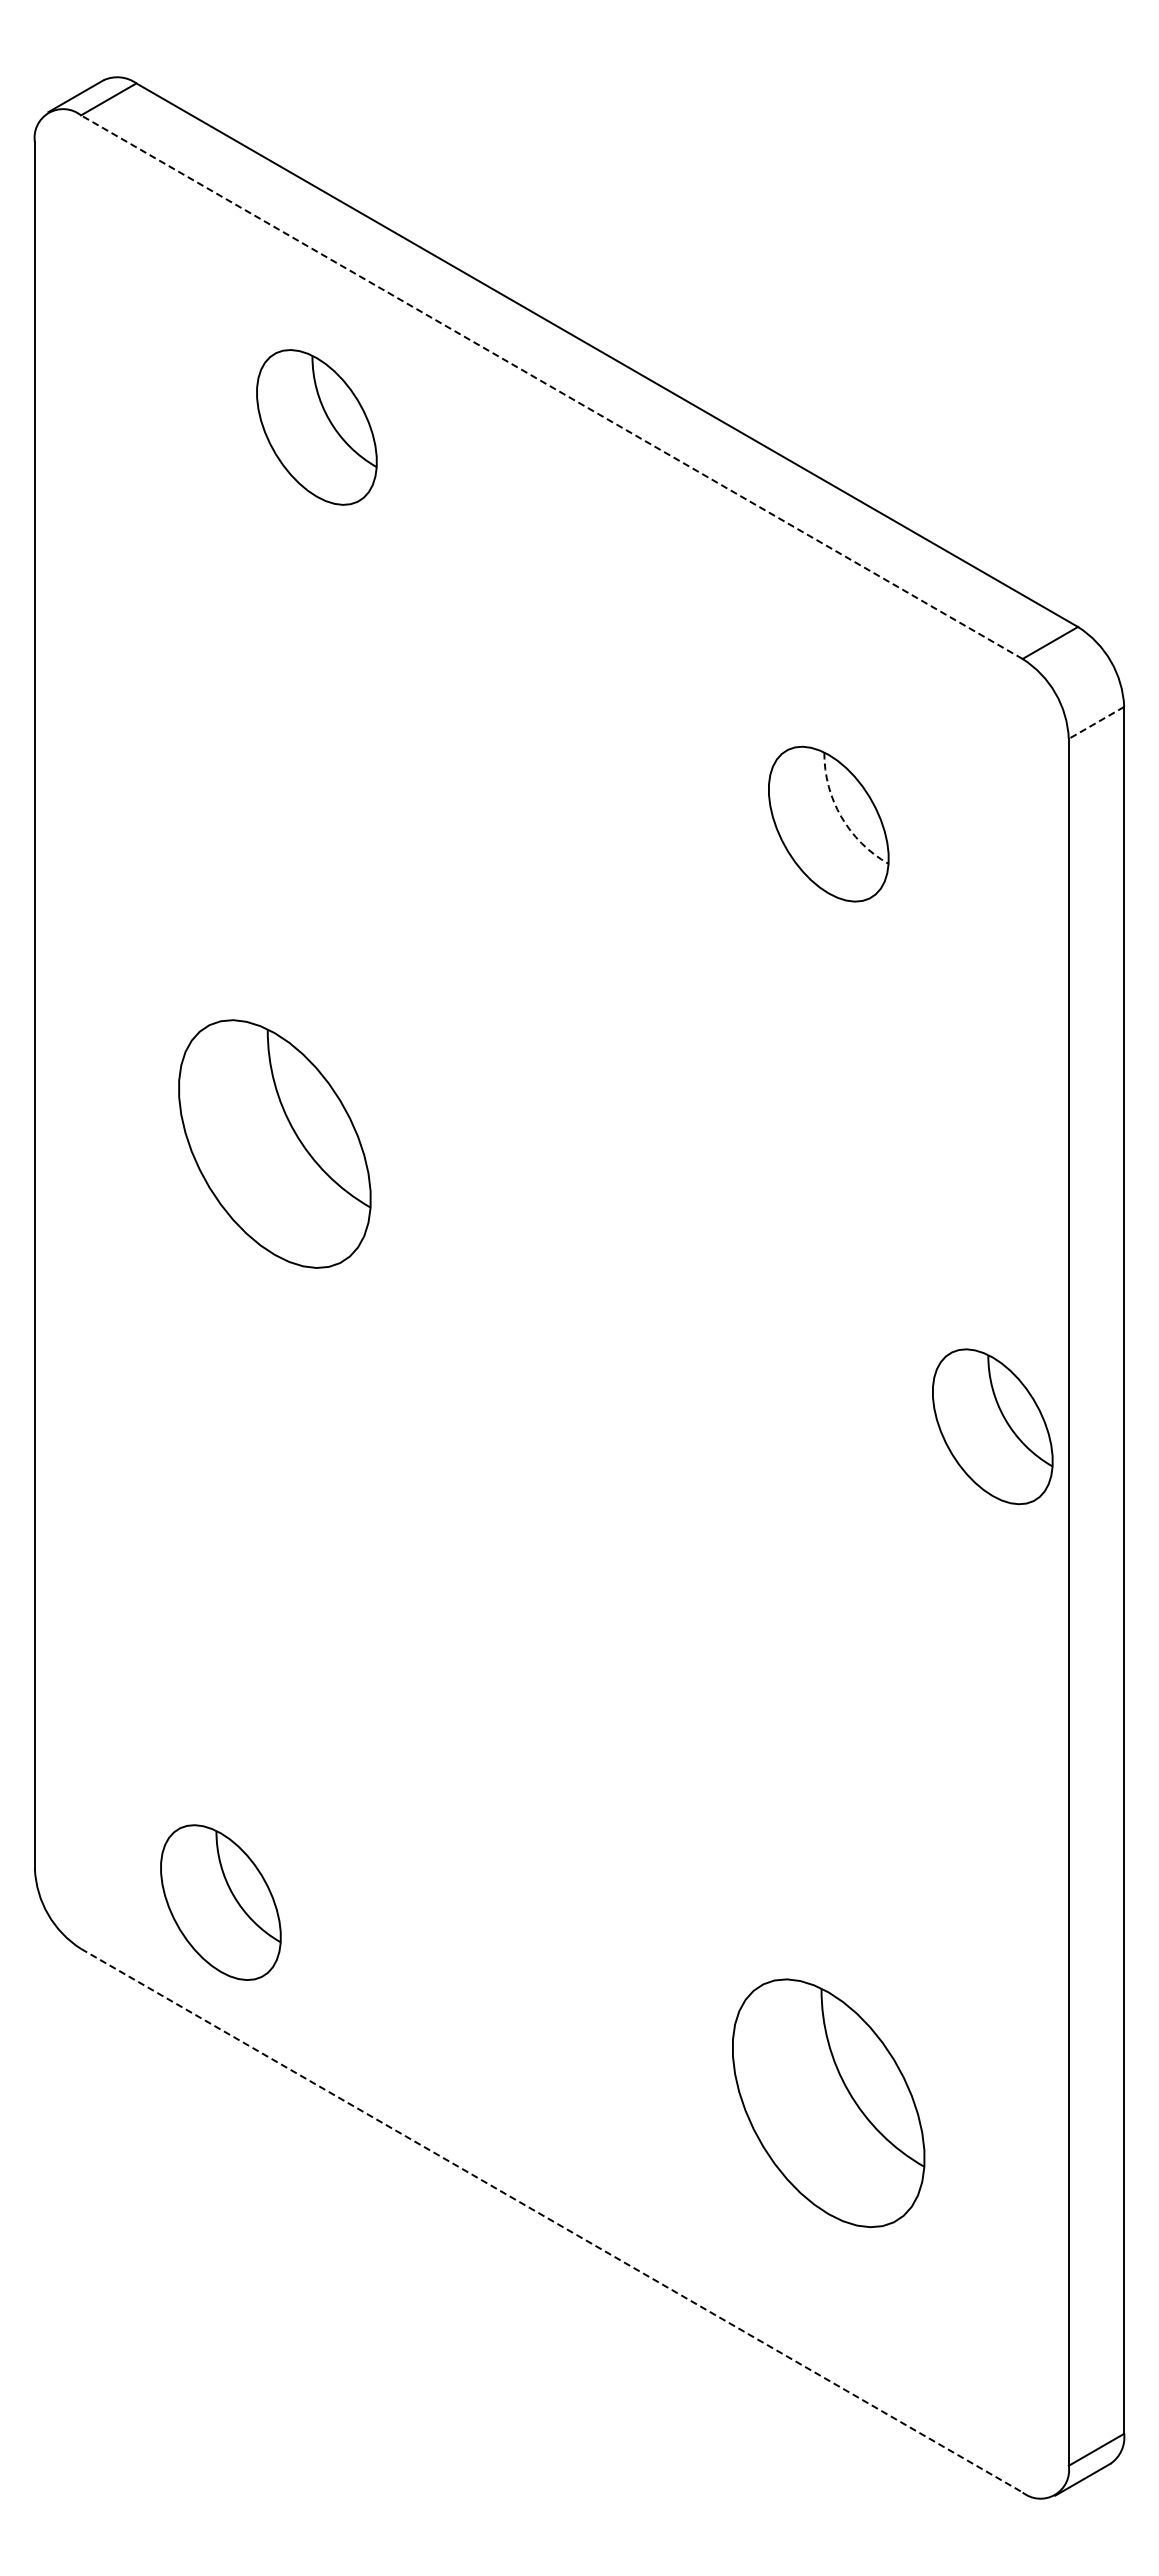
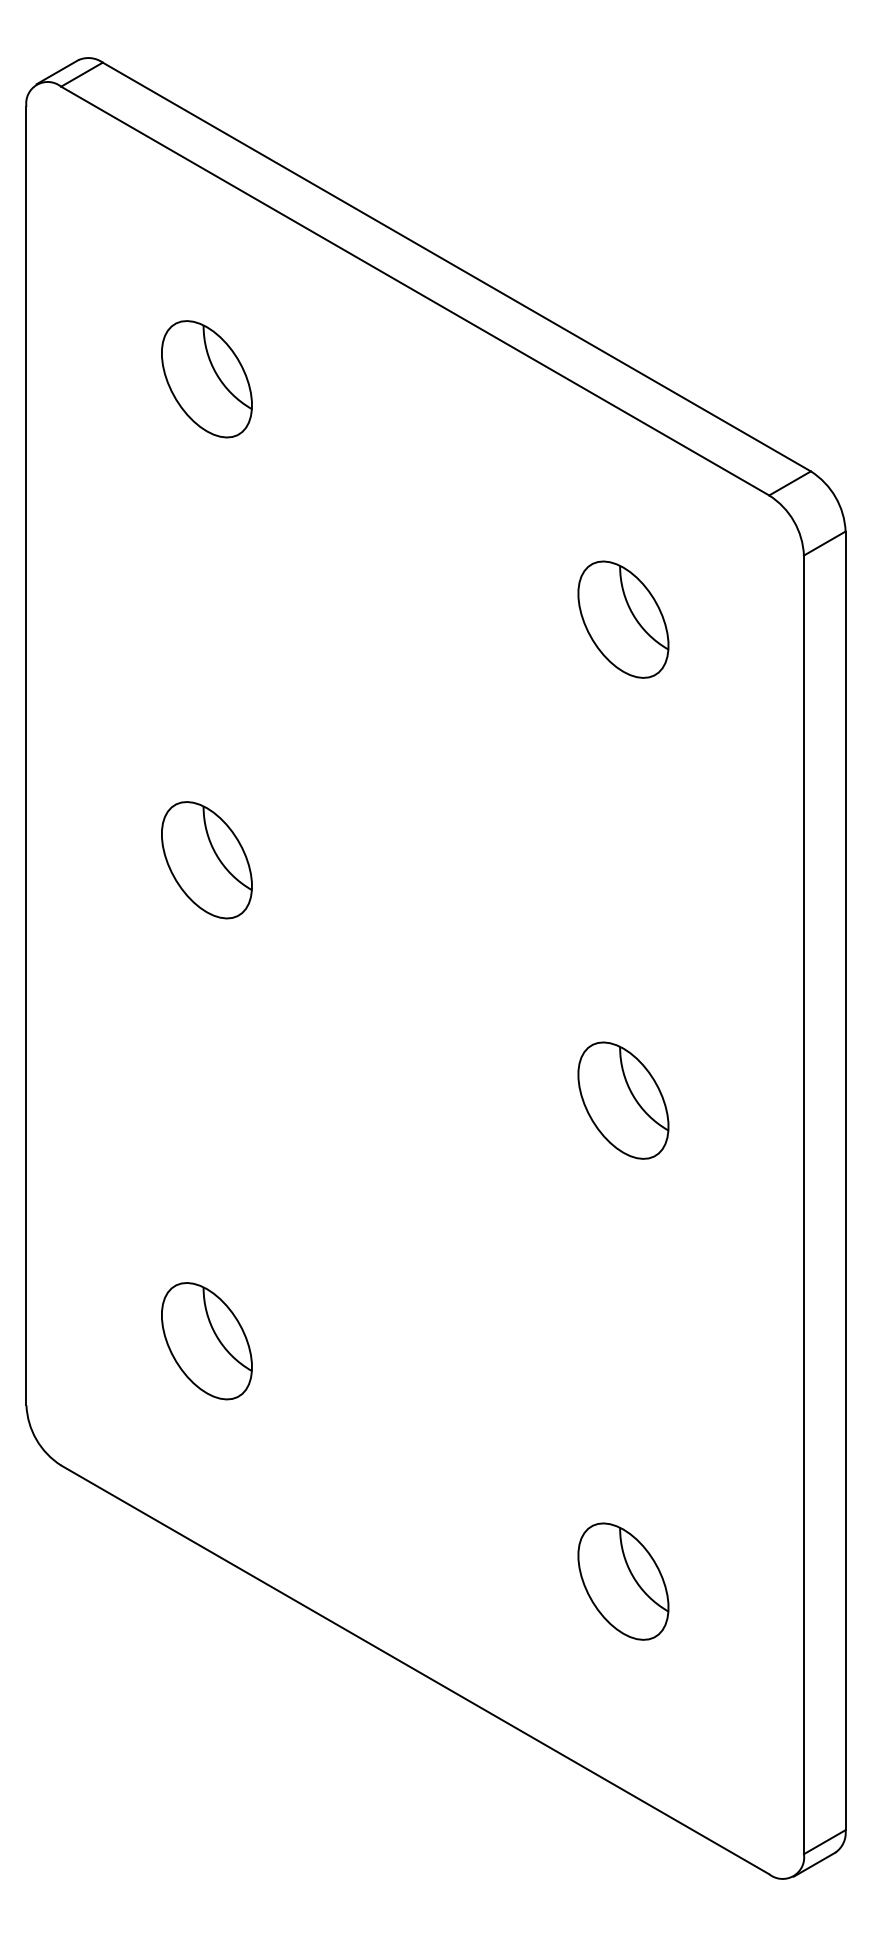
line: (551, 387) -> (414, 291), dashed -> solid
part: (316, 427) -> (206, 379), moved
line: (1096, 722) -> (824, 543), dashed -> solid
arc: (841, 816) -> (633, 613), dashed -> solid
part: (274, 1143) -> (206, 859), size x0.62
part: (992, 1426) -> (623, 1100), moved
part: (220, 1902) -> (206, 1341), moved
part: (828, 2103) -> (623, 1581), size x0.62
line: (551, 2220) -> (414, 1669), dashed -> solid

